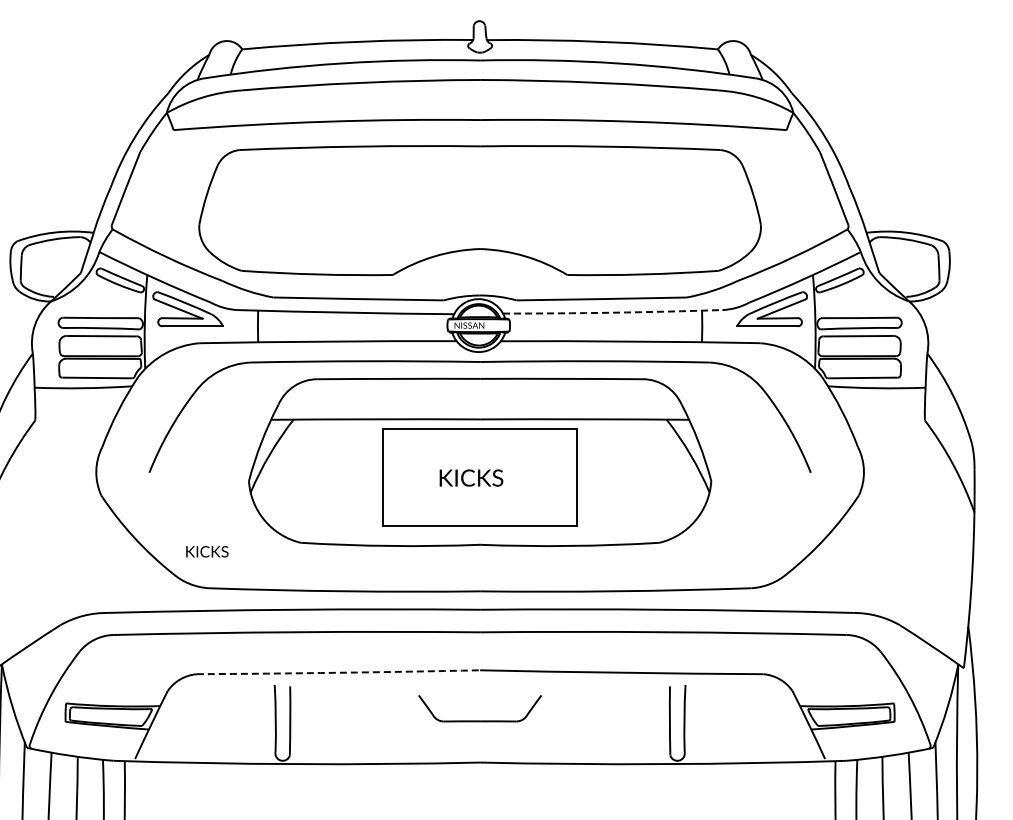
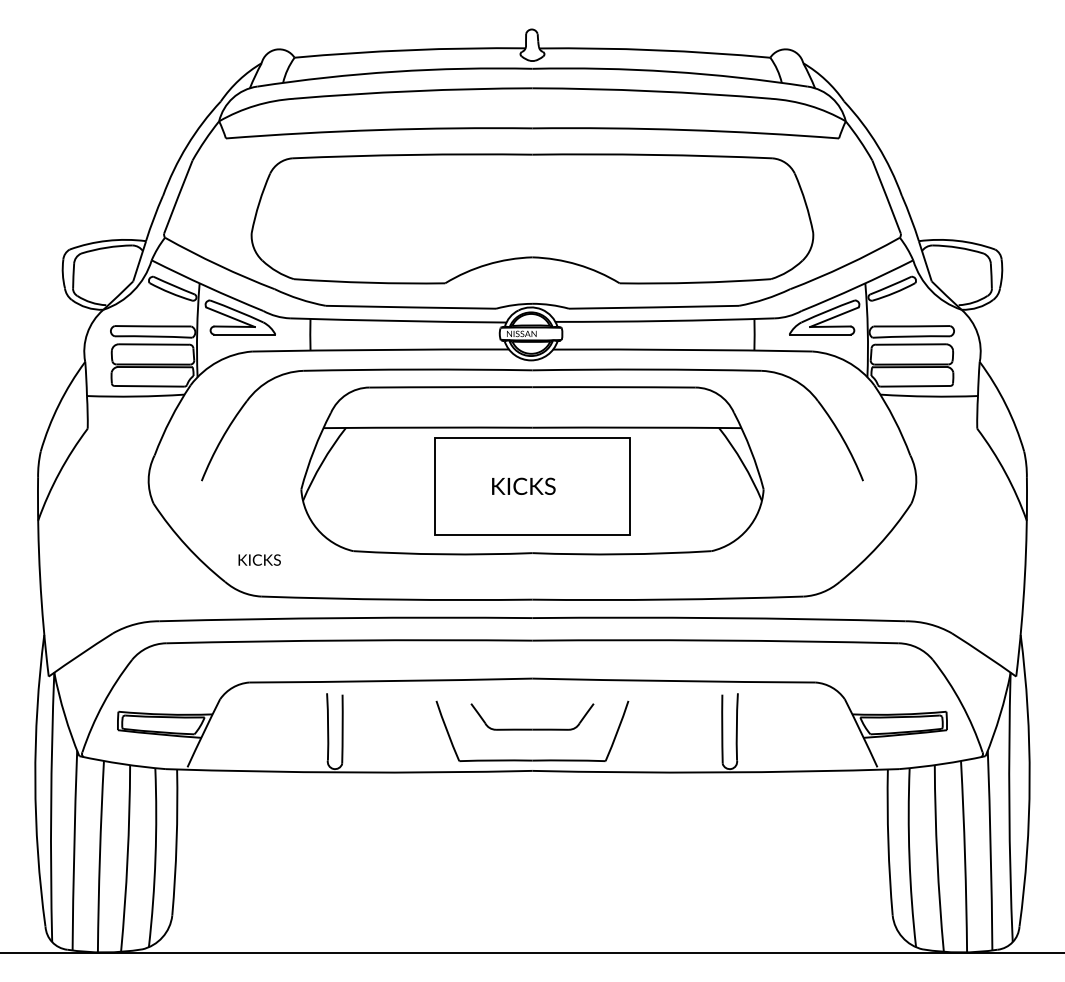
arc: (613, 313) -> (665, 321), dashed -> solid
arc: (338, 673) -> (390, 681), dashed -> solid
part: (480, 751) -> (532, 759), added

